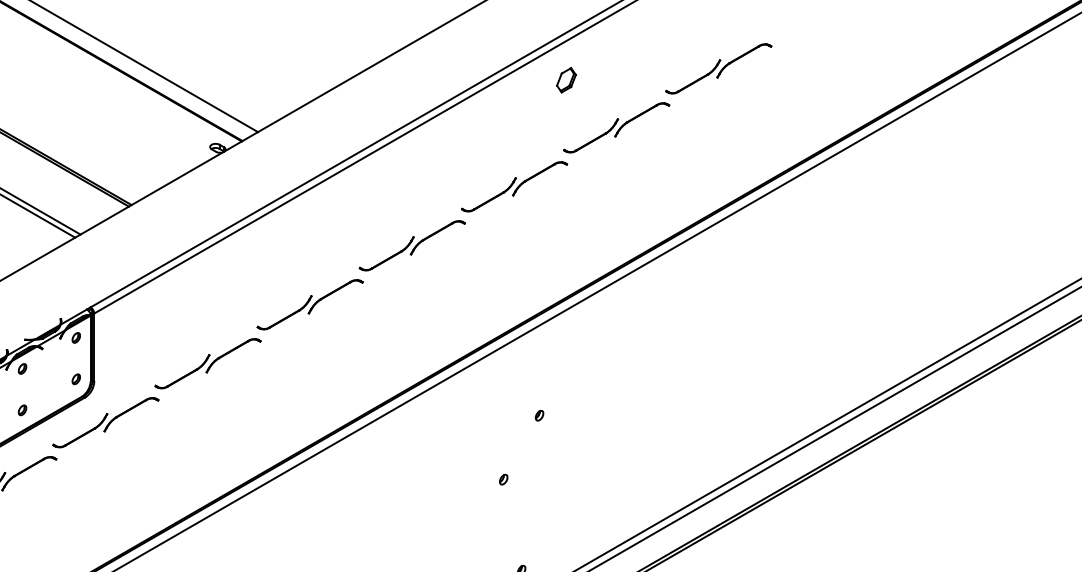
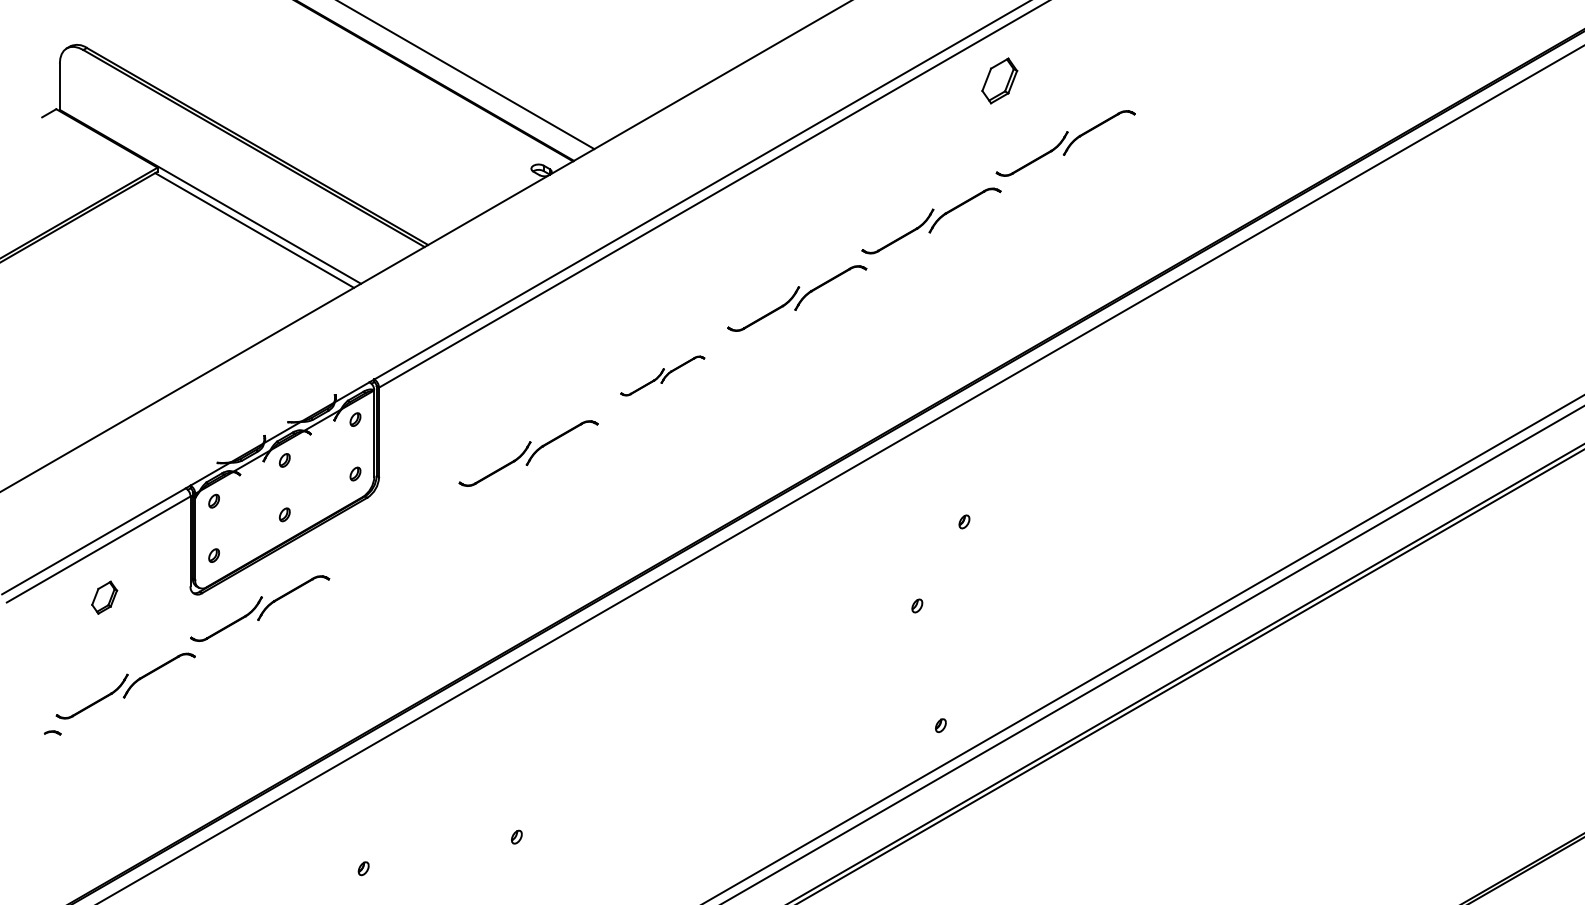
part: (719, 68) -> (1200, 65), removed
part: (566, 79) -> (999, 80), size x1.4
part: (309, 304) -> (662, 375), size x0.6
part: (105, 422) -> (394, 530), removed

